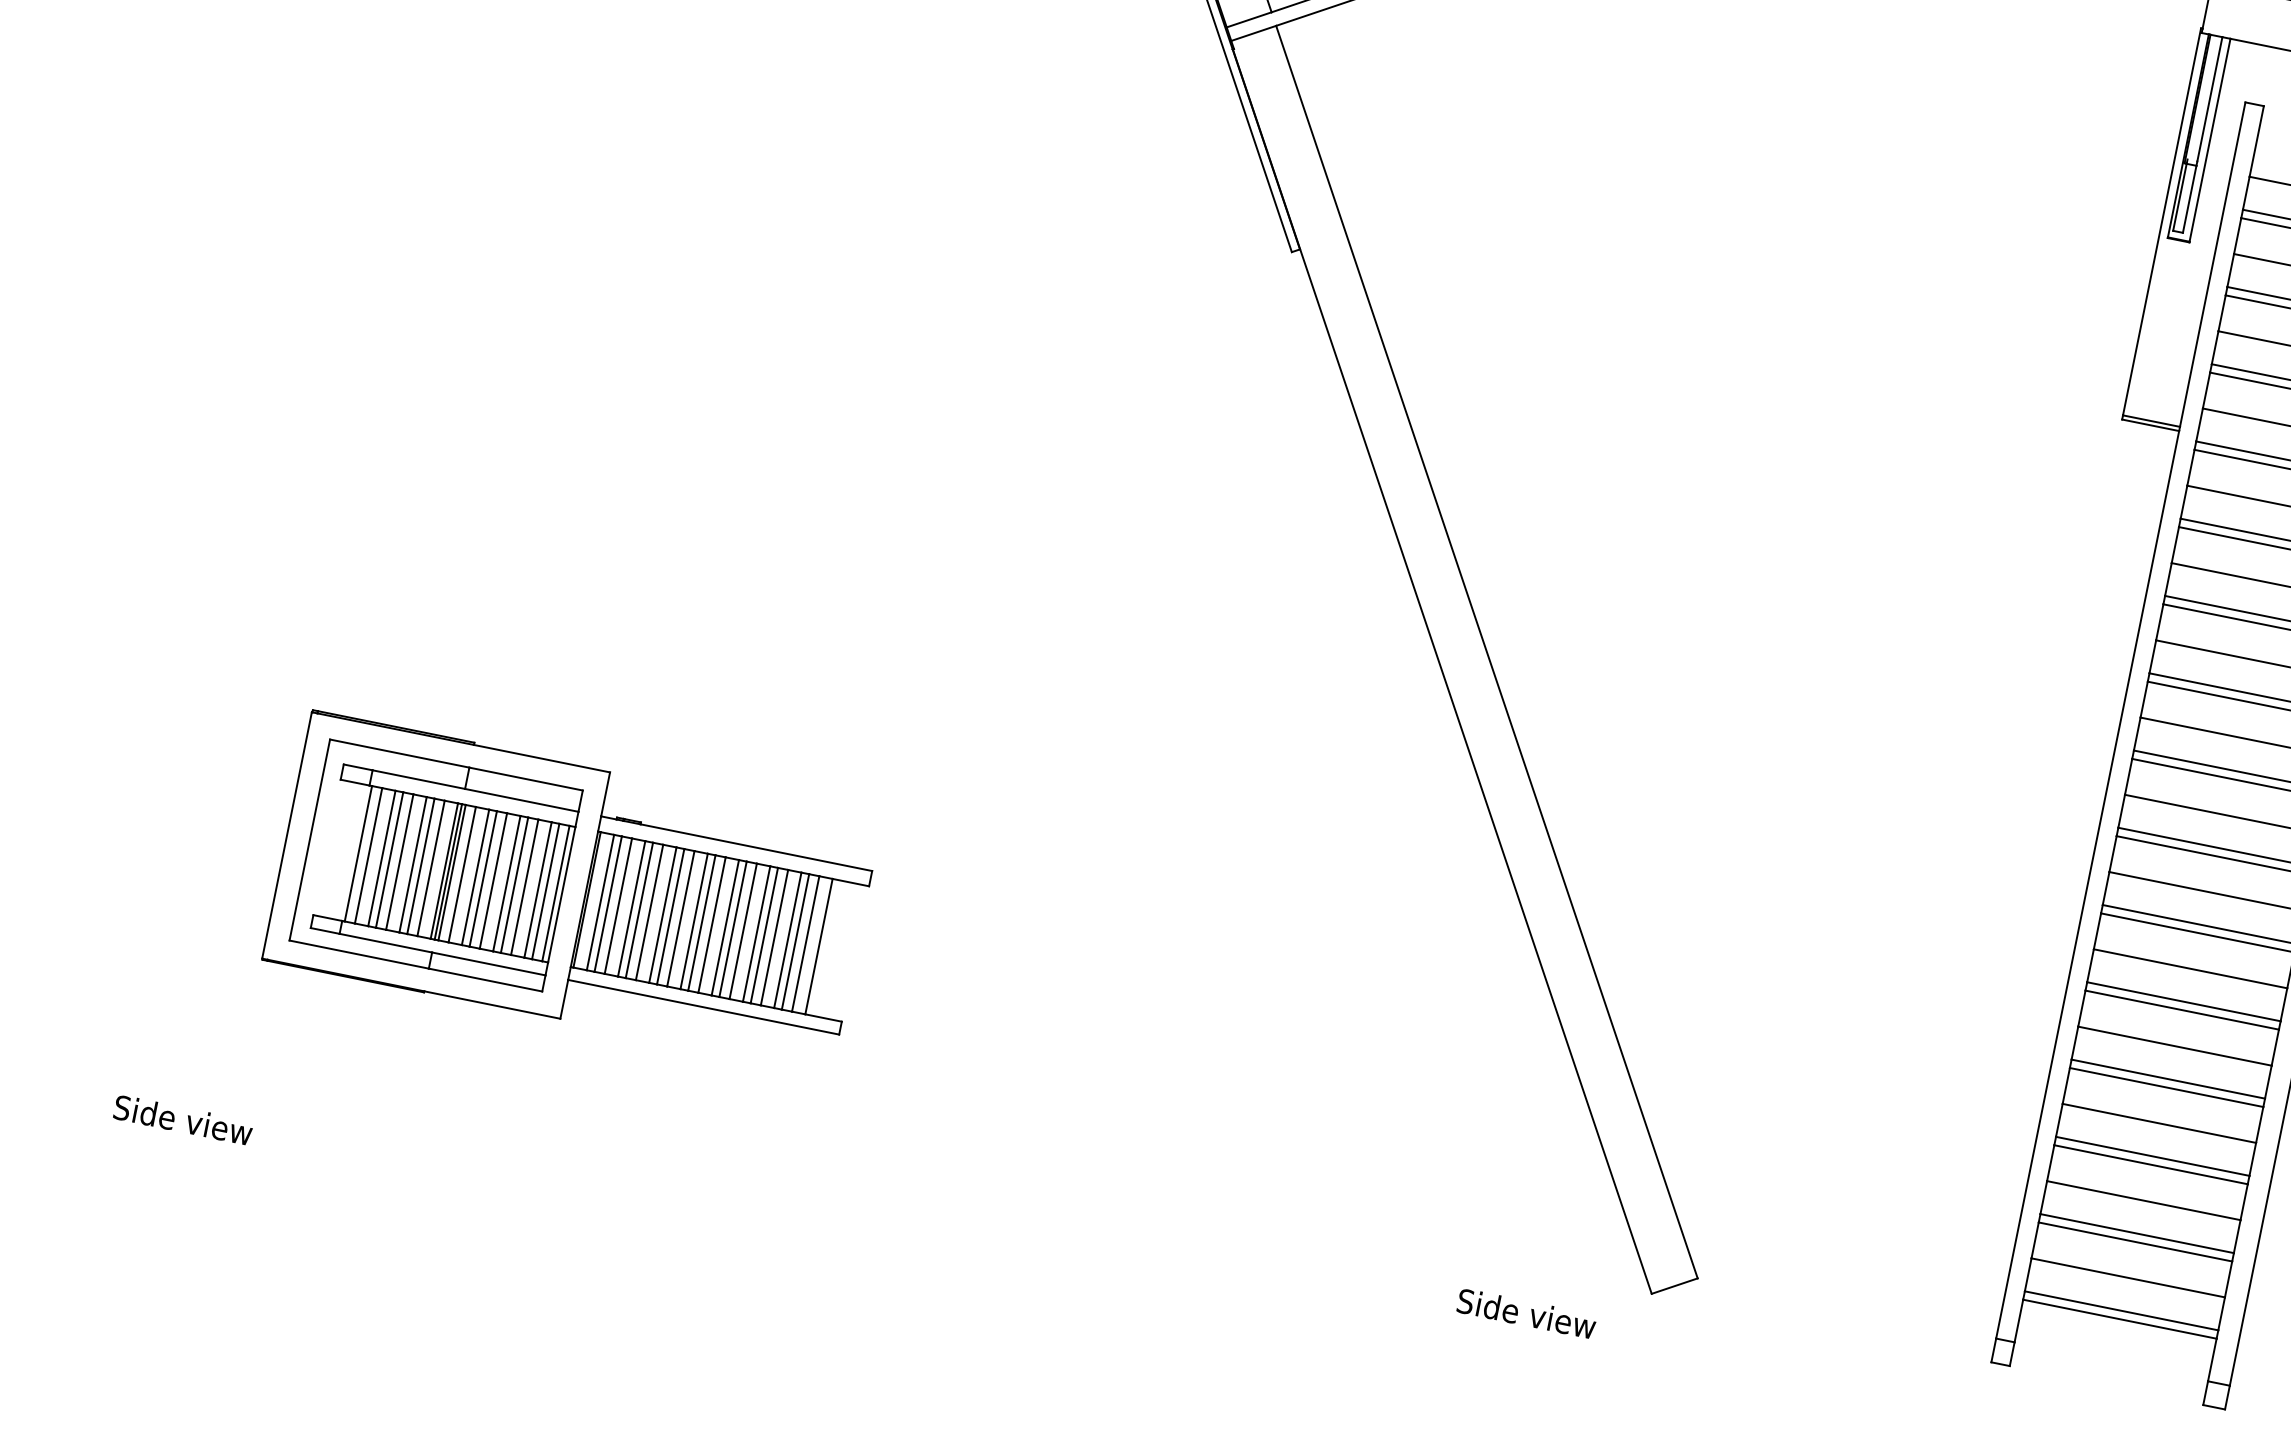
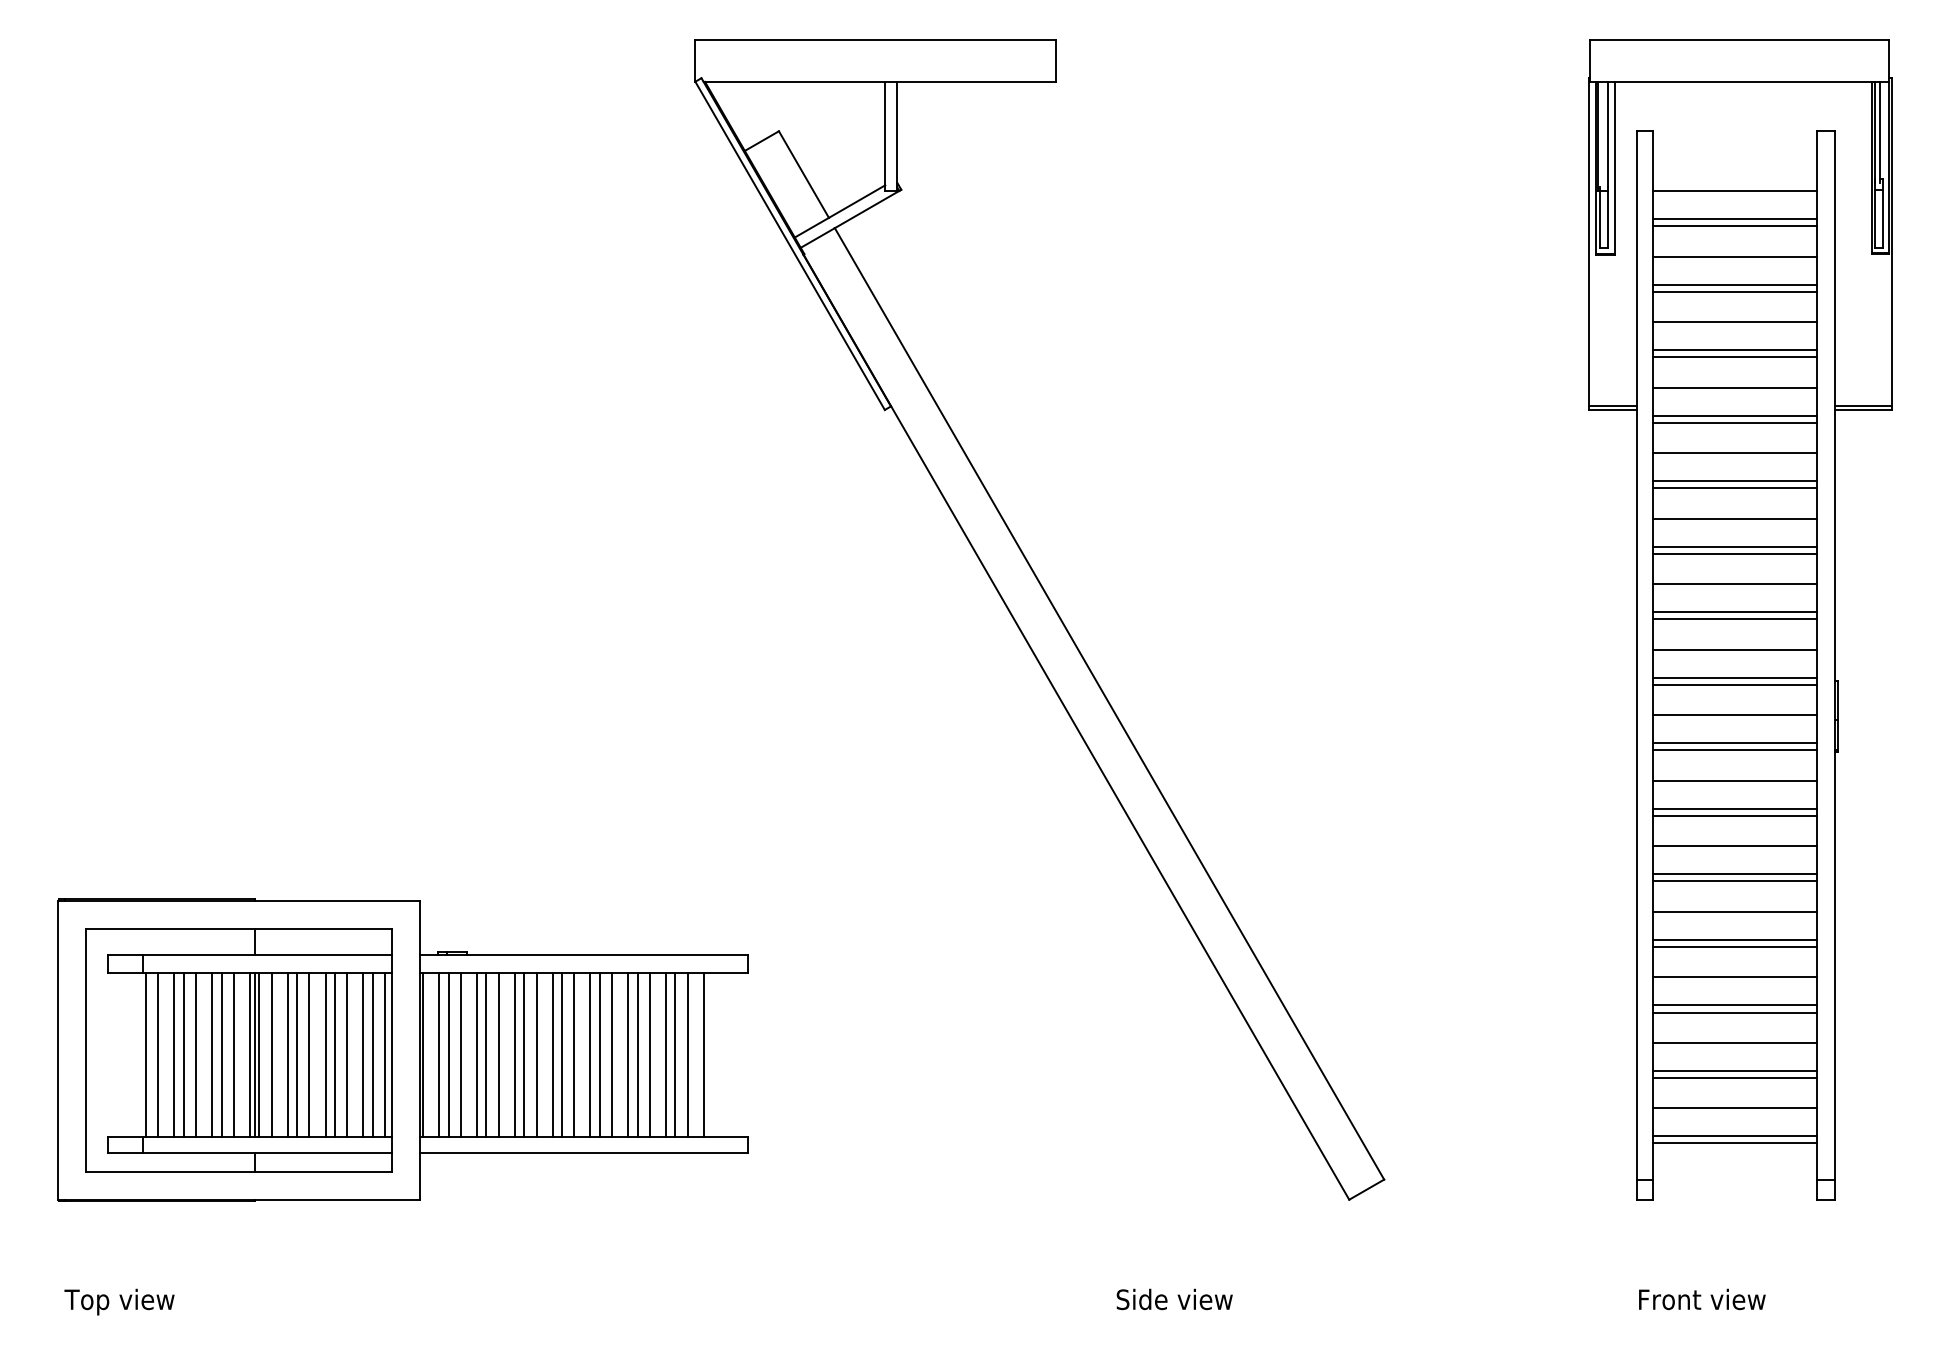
part: (571, 891) -> (402, 1049), size x1.43
text: (182, 1122) -> (123, 1301), Side view -> Top view
text: (1526, 1313) -> (1174, 1299), moved

